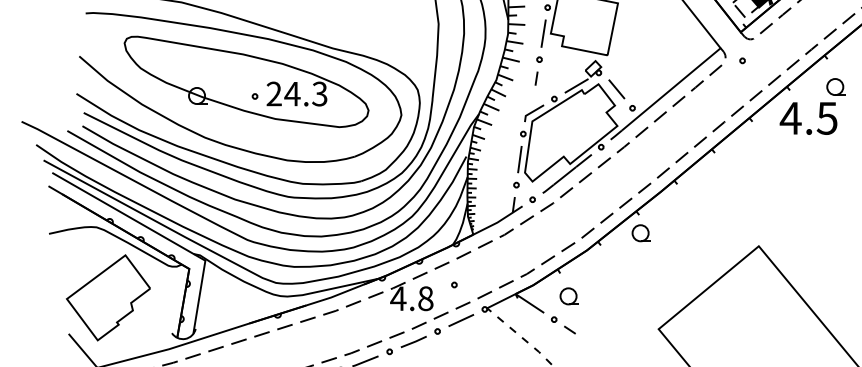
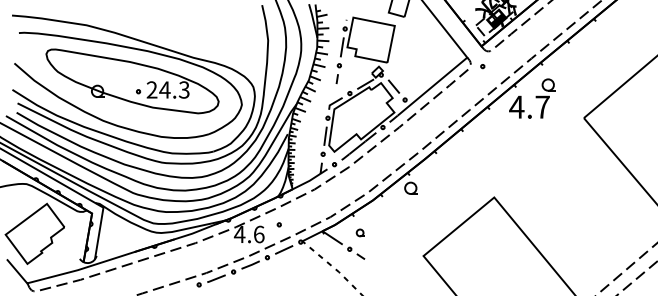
text: (827, 117) -> (542, 106), 4.5 -> 4.7
part: (569, 295) -> (360, 232), size x0.6
text: (424, 298) -> (258, 234), 4.8 -> 4.6

